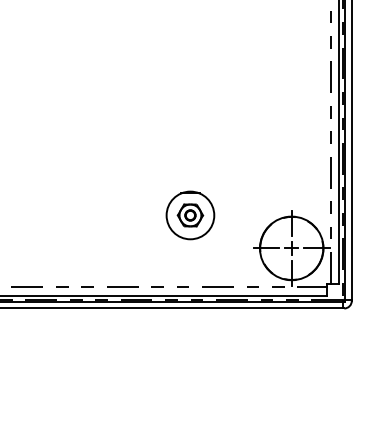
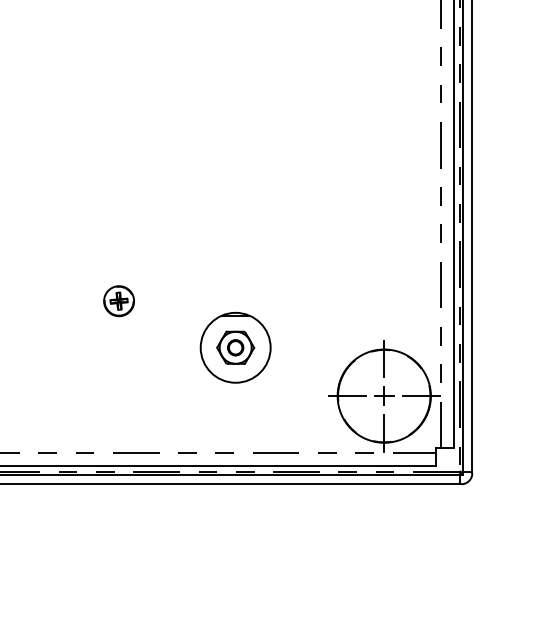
part: (110, 183) -> (118, 300), added

